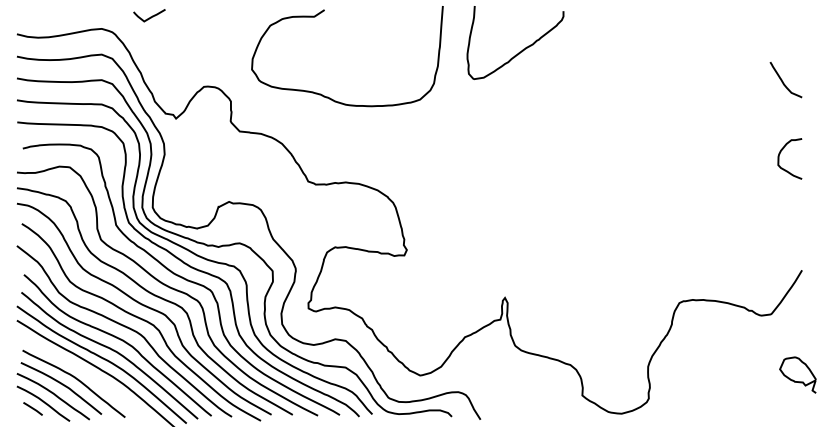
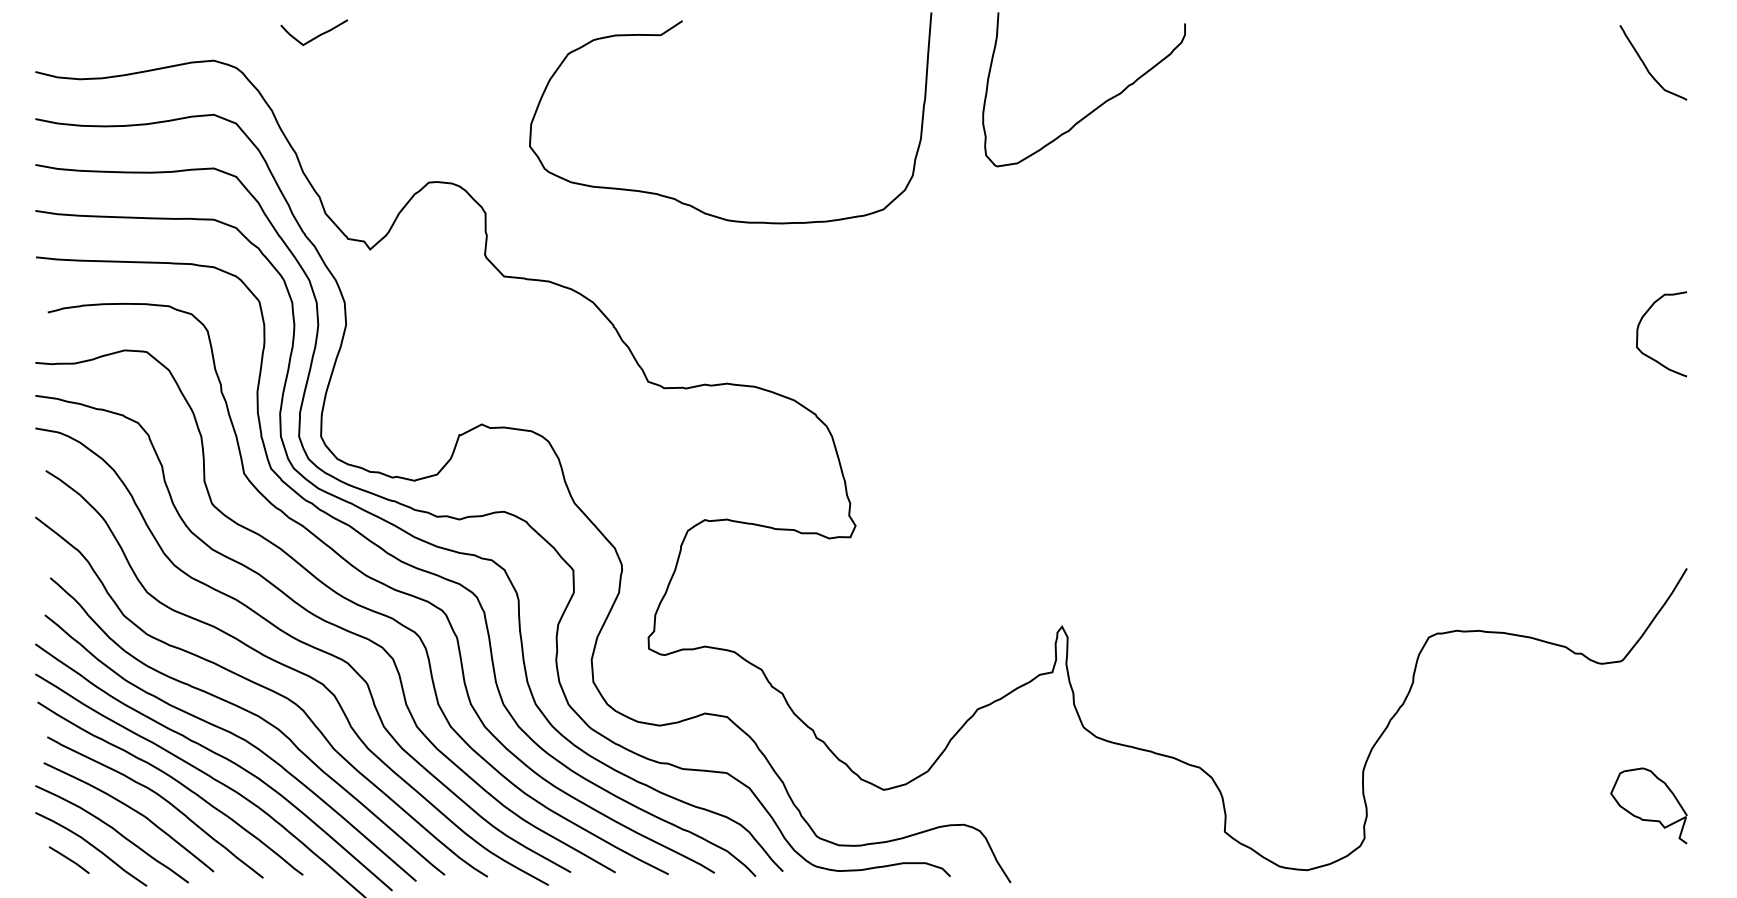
curve: (783, 81) -> (1647, 66), moved
curve: (82, 371) -> (173, 781), added
curve: (795, 380) -> (1643, 817), moved

